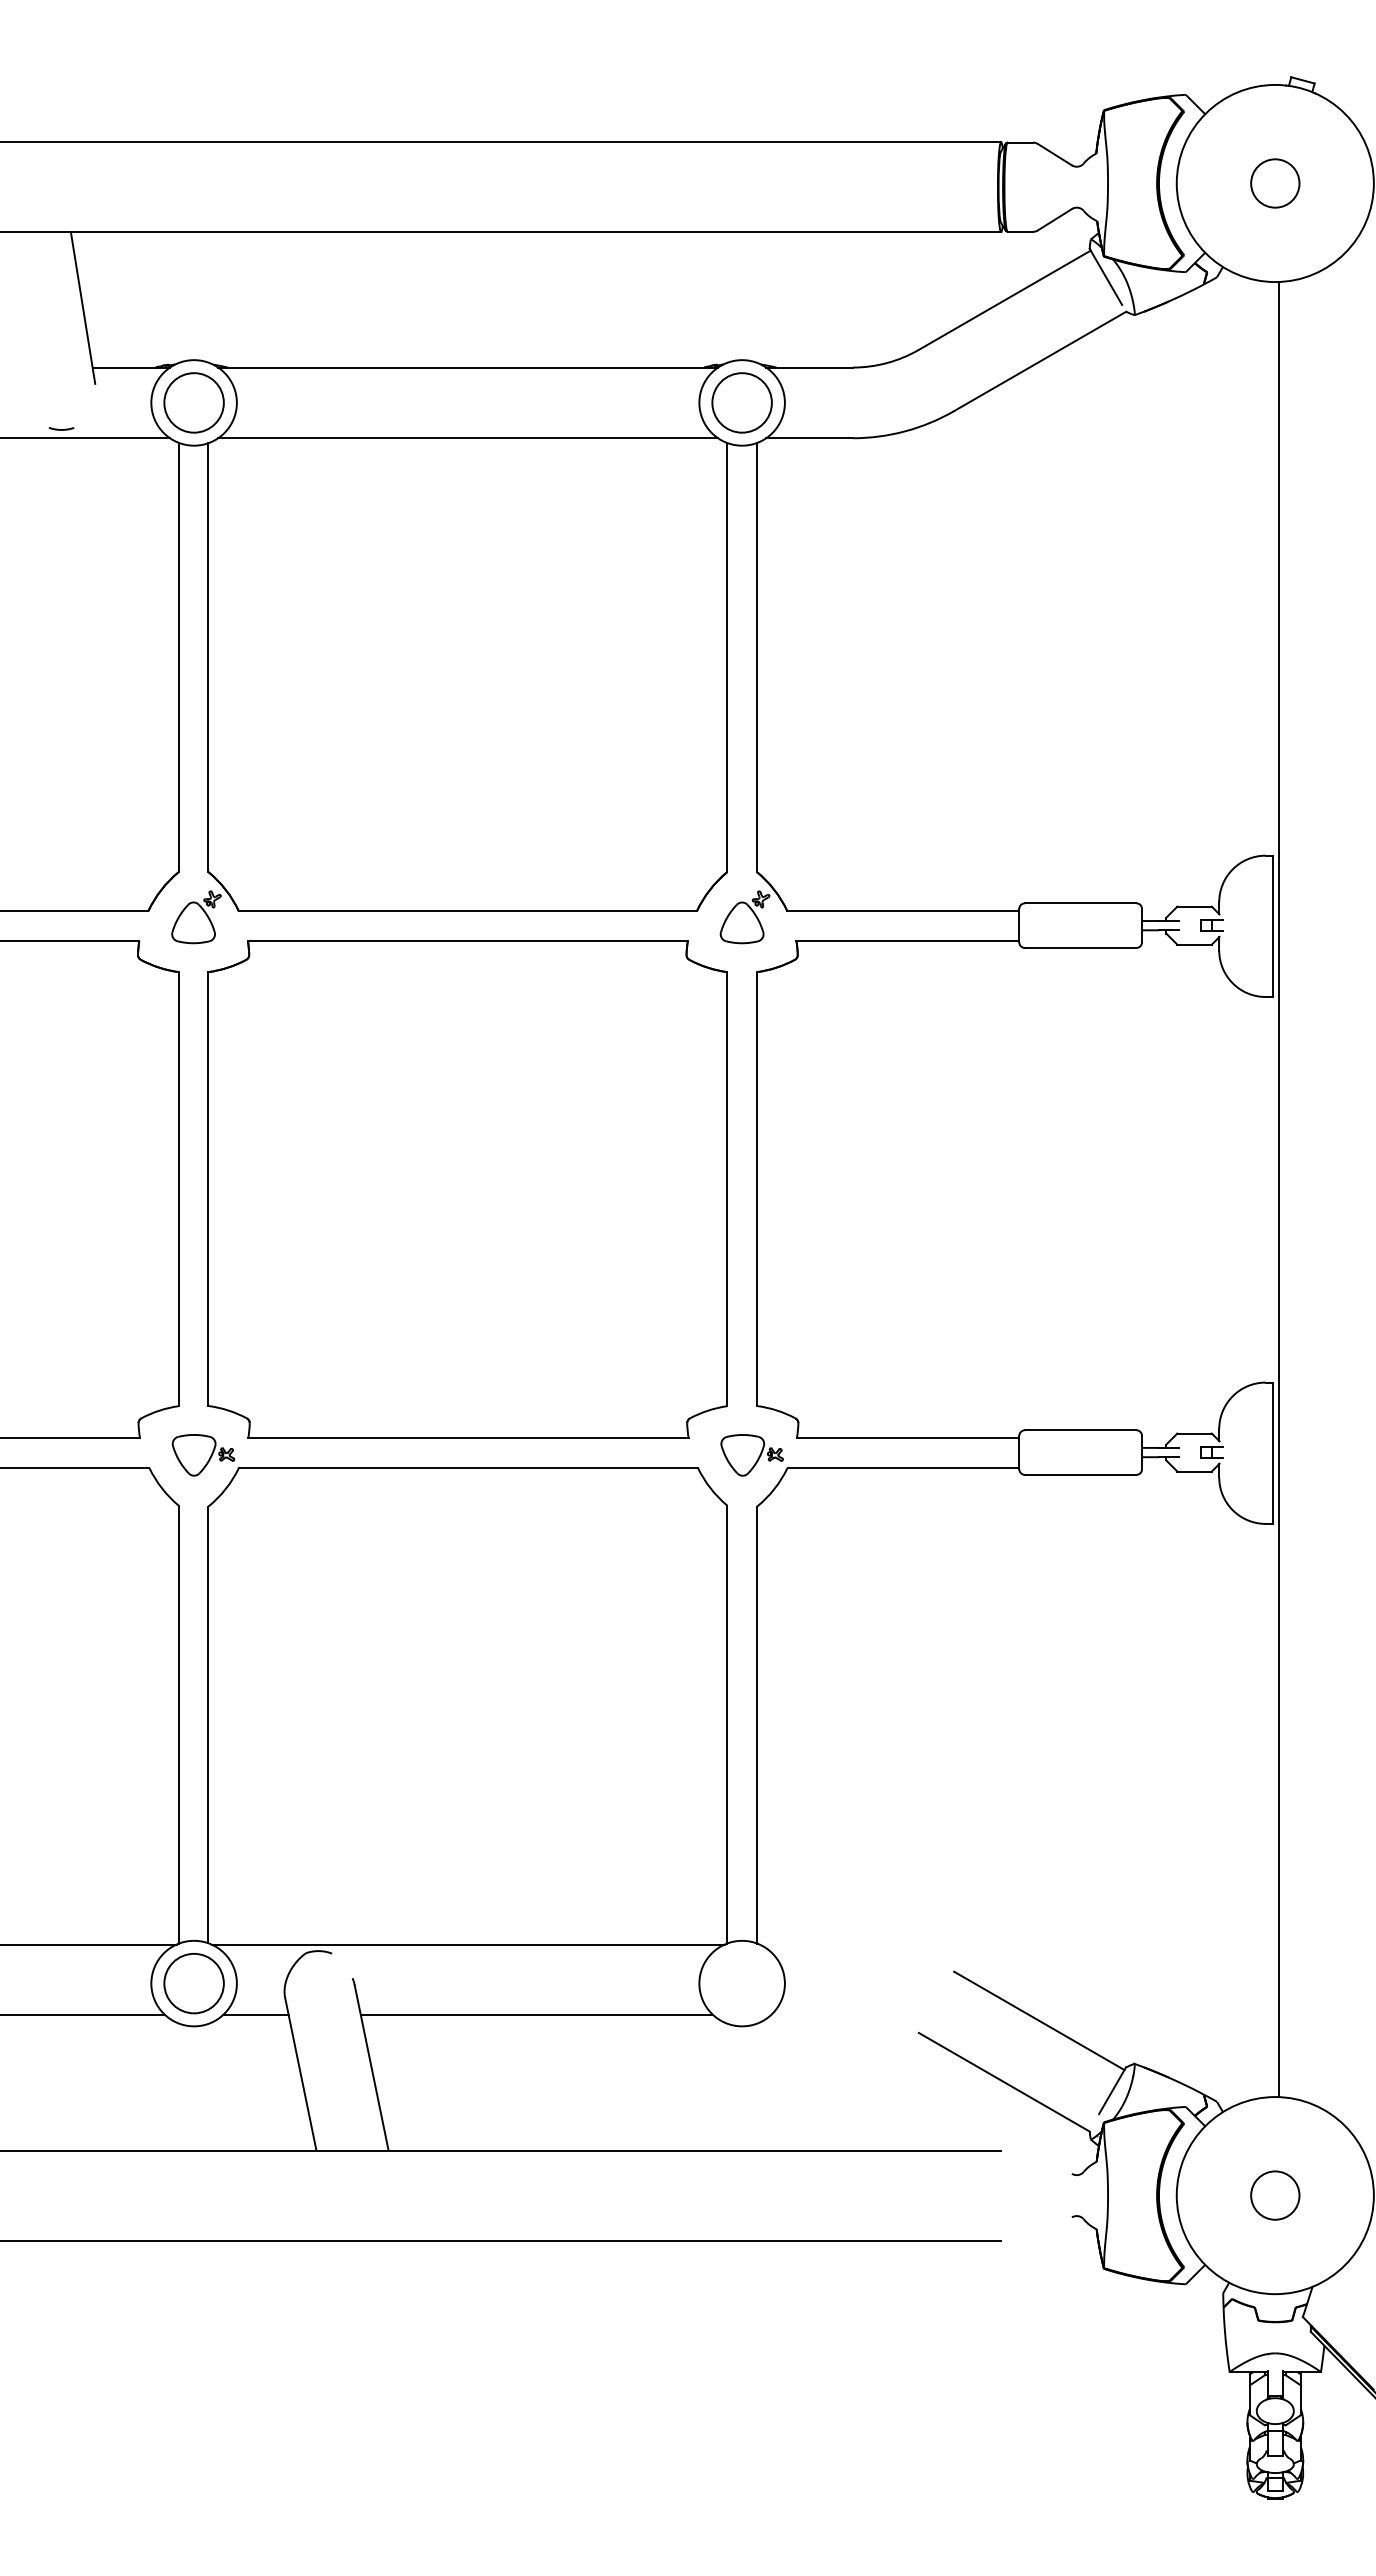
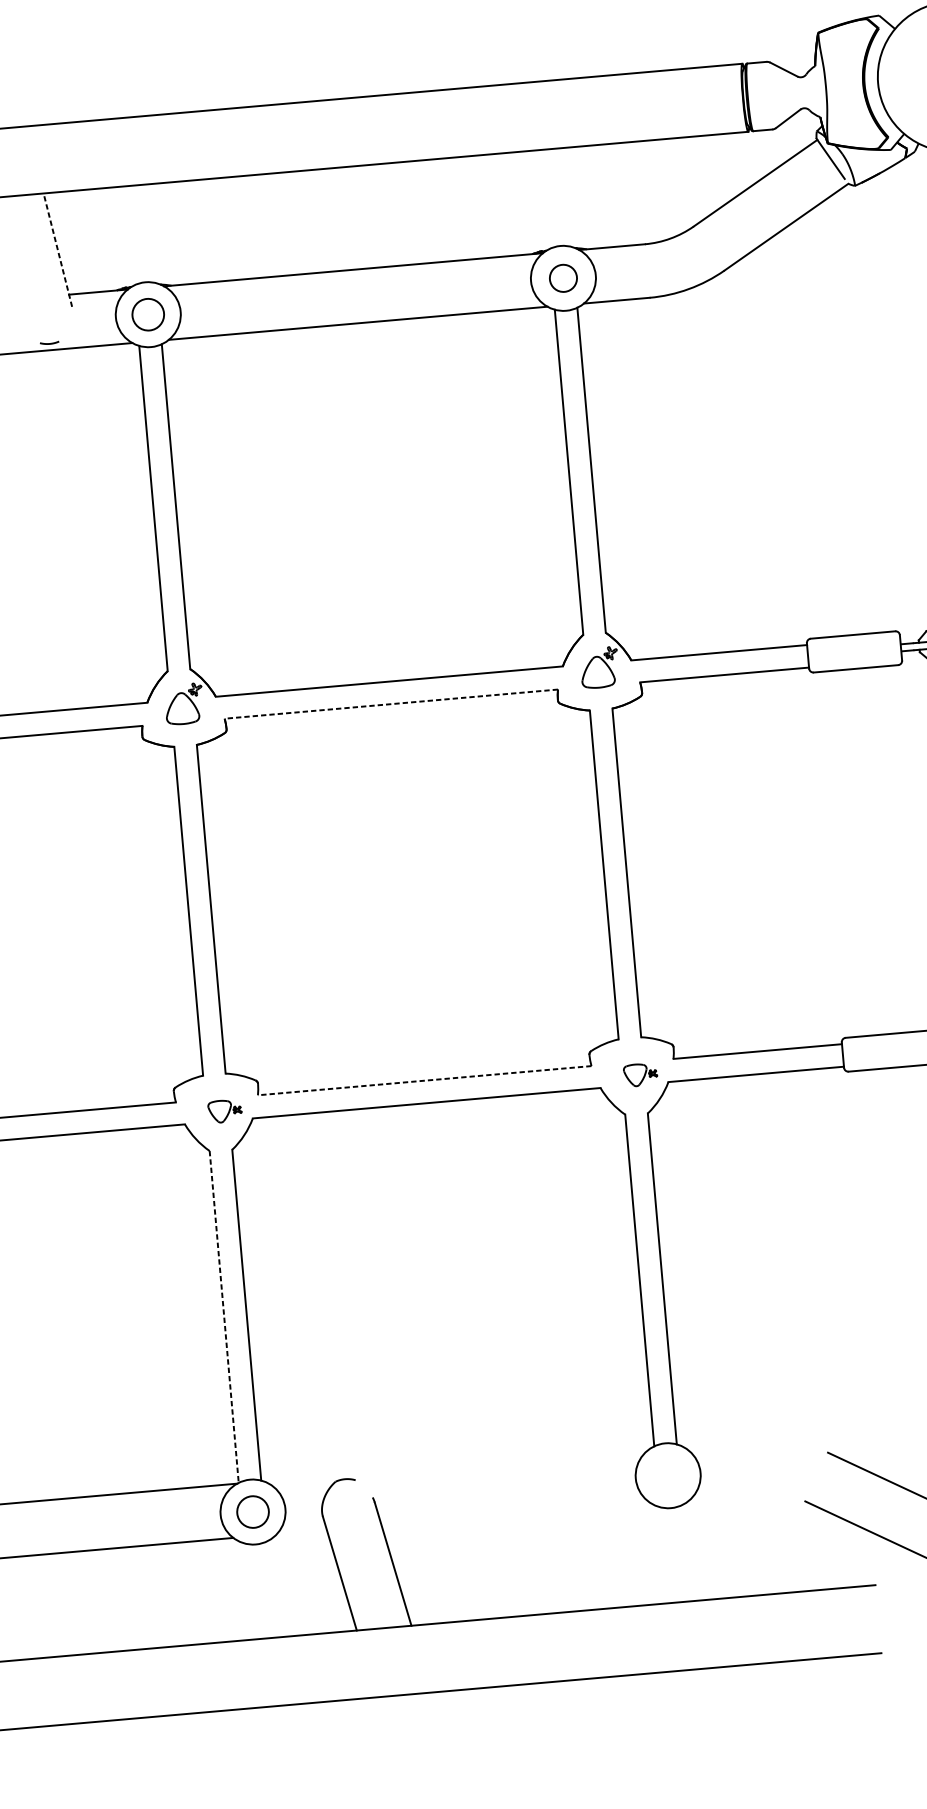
line: (83, 308) -> (58, 250), solid -> dashed
circle: (193, 402) -> (147, 314), size x0.7
circle: (741, 402) -> (562, 278), size x0.6
line: (467, 940) -> (391, 703), solid -> dashed
line: (467, 1438) -> (424, 1081), solid -> dashed
part: (203, 1455) -> (225, 1111), size x0.7
part: (751, 1455) -> (640, 1075), size x0.7
line: (178, 1725) -> (224, 1317), solid -> dashed
line: (467, 1944) -> (457, 1464), removed
circle: (193, 1983) -> (252, 1512), size x0.7
line: (255, 2015) -> (301, 1532), removed
line: (536, 2015) -> (514, 1513), removed

